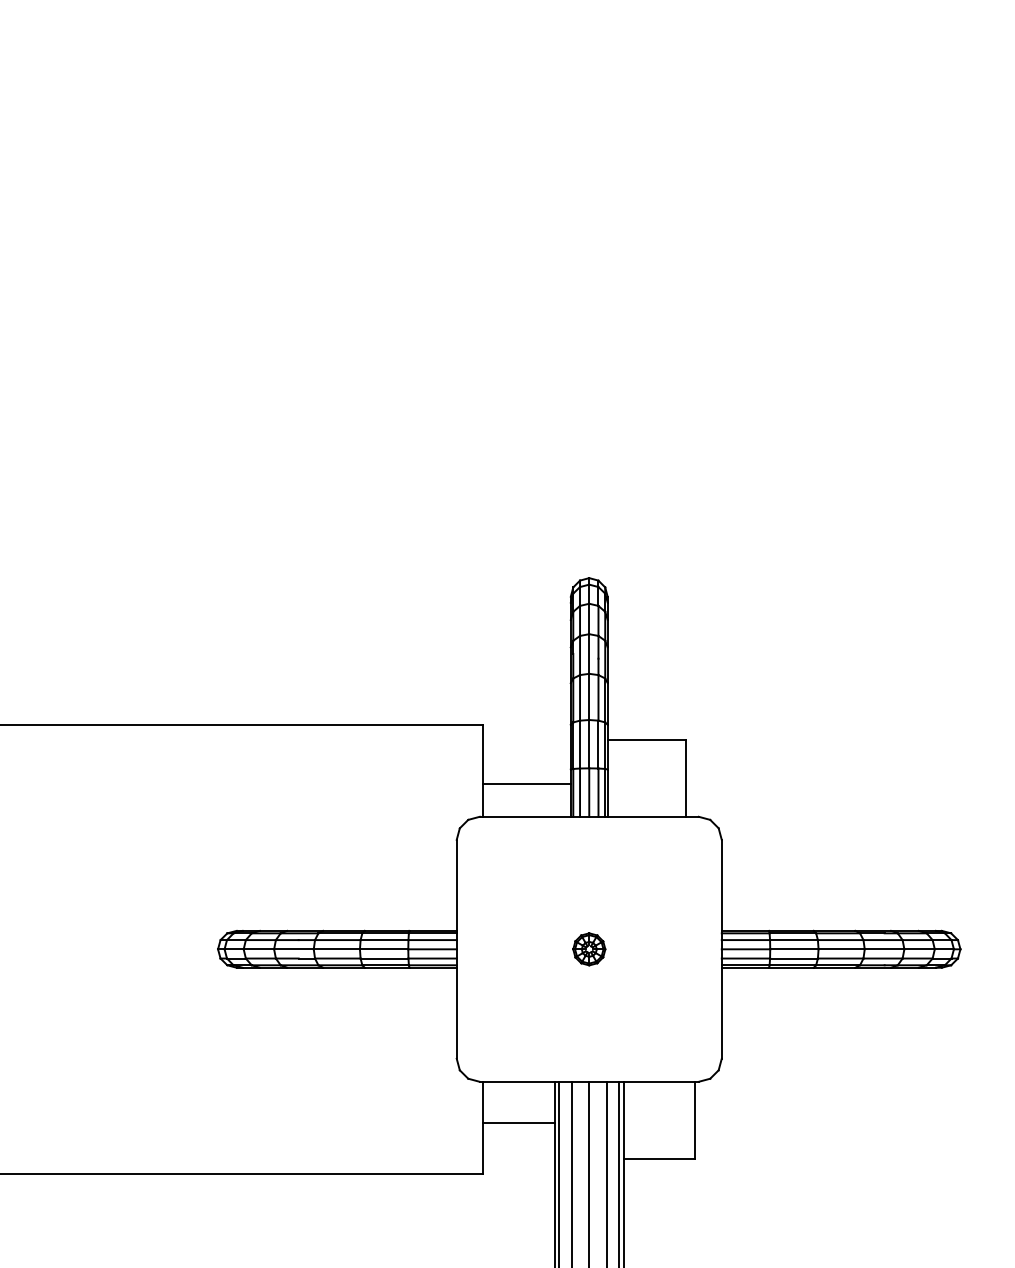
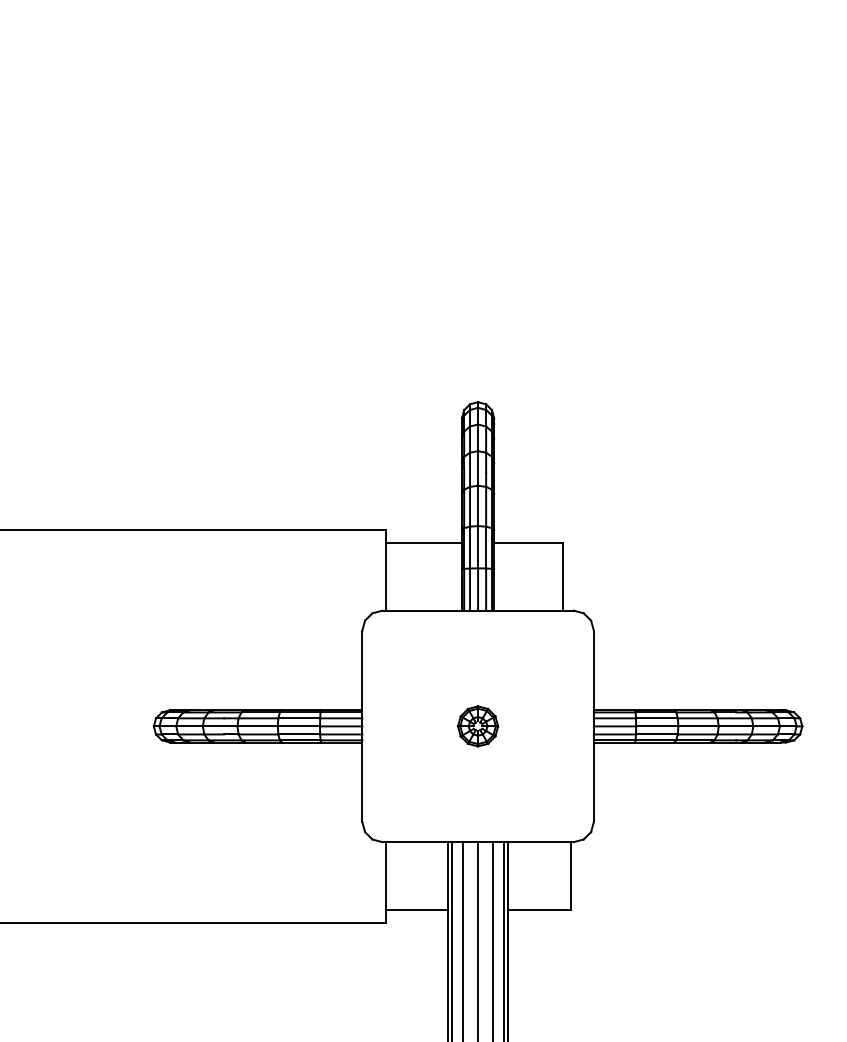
line: (526, 783) -> (423, 543), moved
part: (589, 949) -> (478, 726), size x1.43
line: (518, 1123) -> (416, 910), moved

